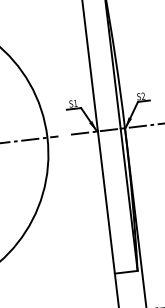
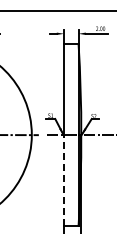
line: (106, 201) -> (64, 179), solid -> dashed

